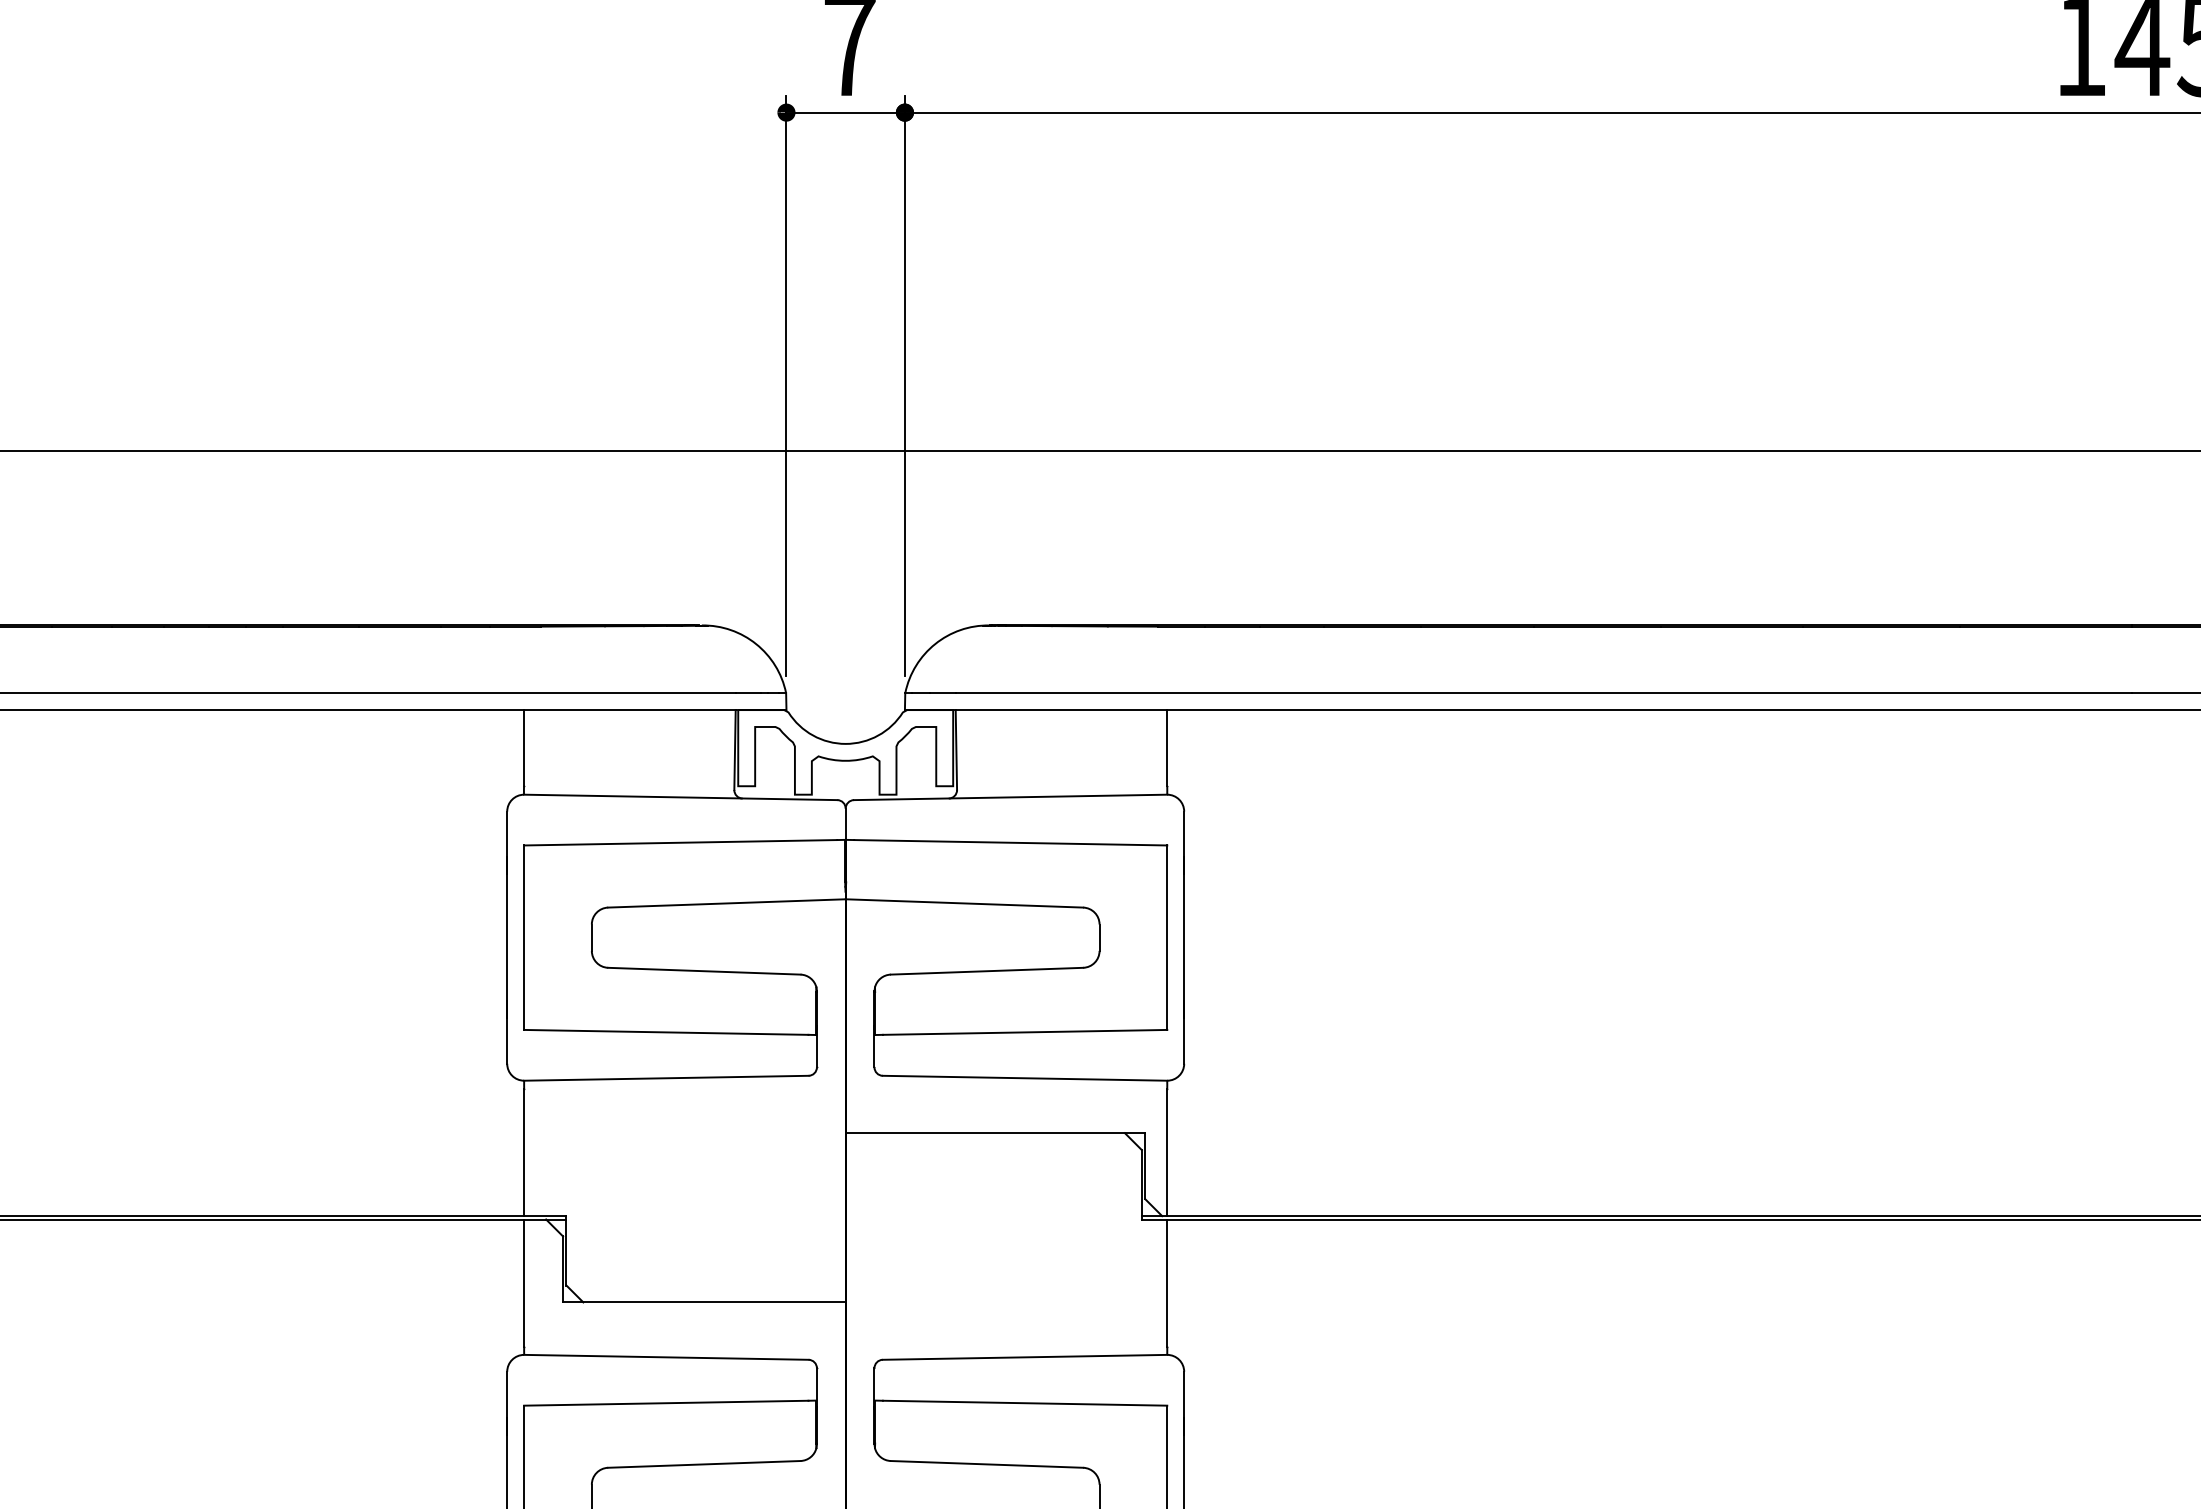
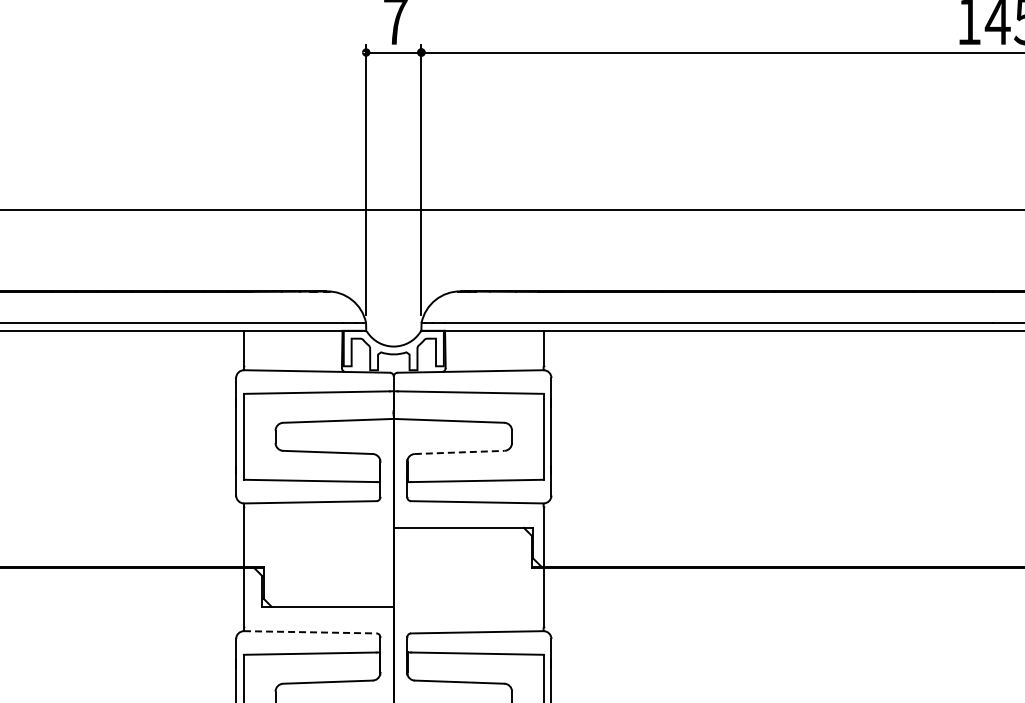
line: (986, 971) -> (459, 452), solid -> dashed
line: (666, 1357) -> (310, 632), solid -> dashed

